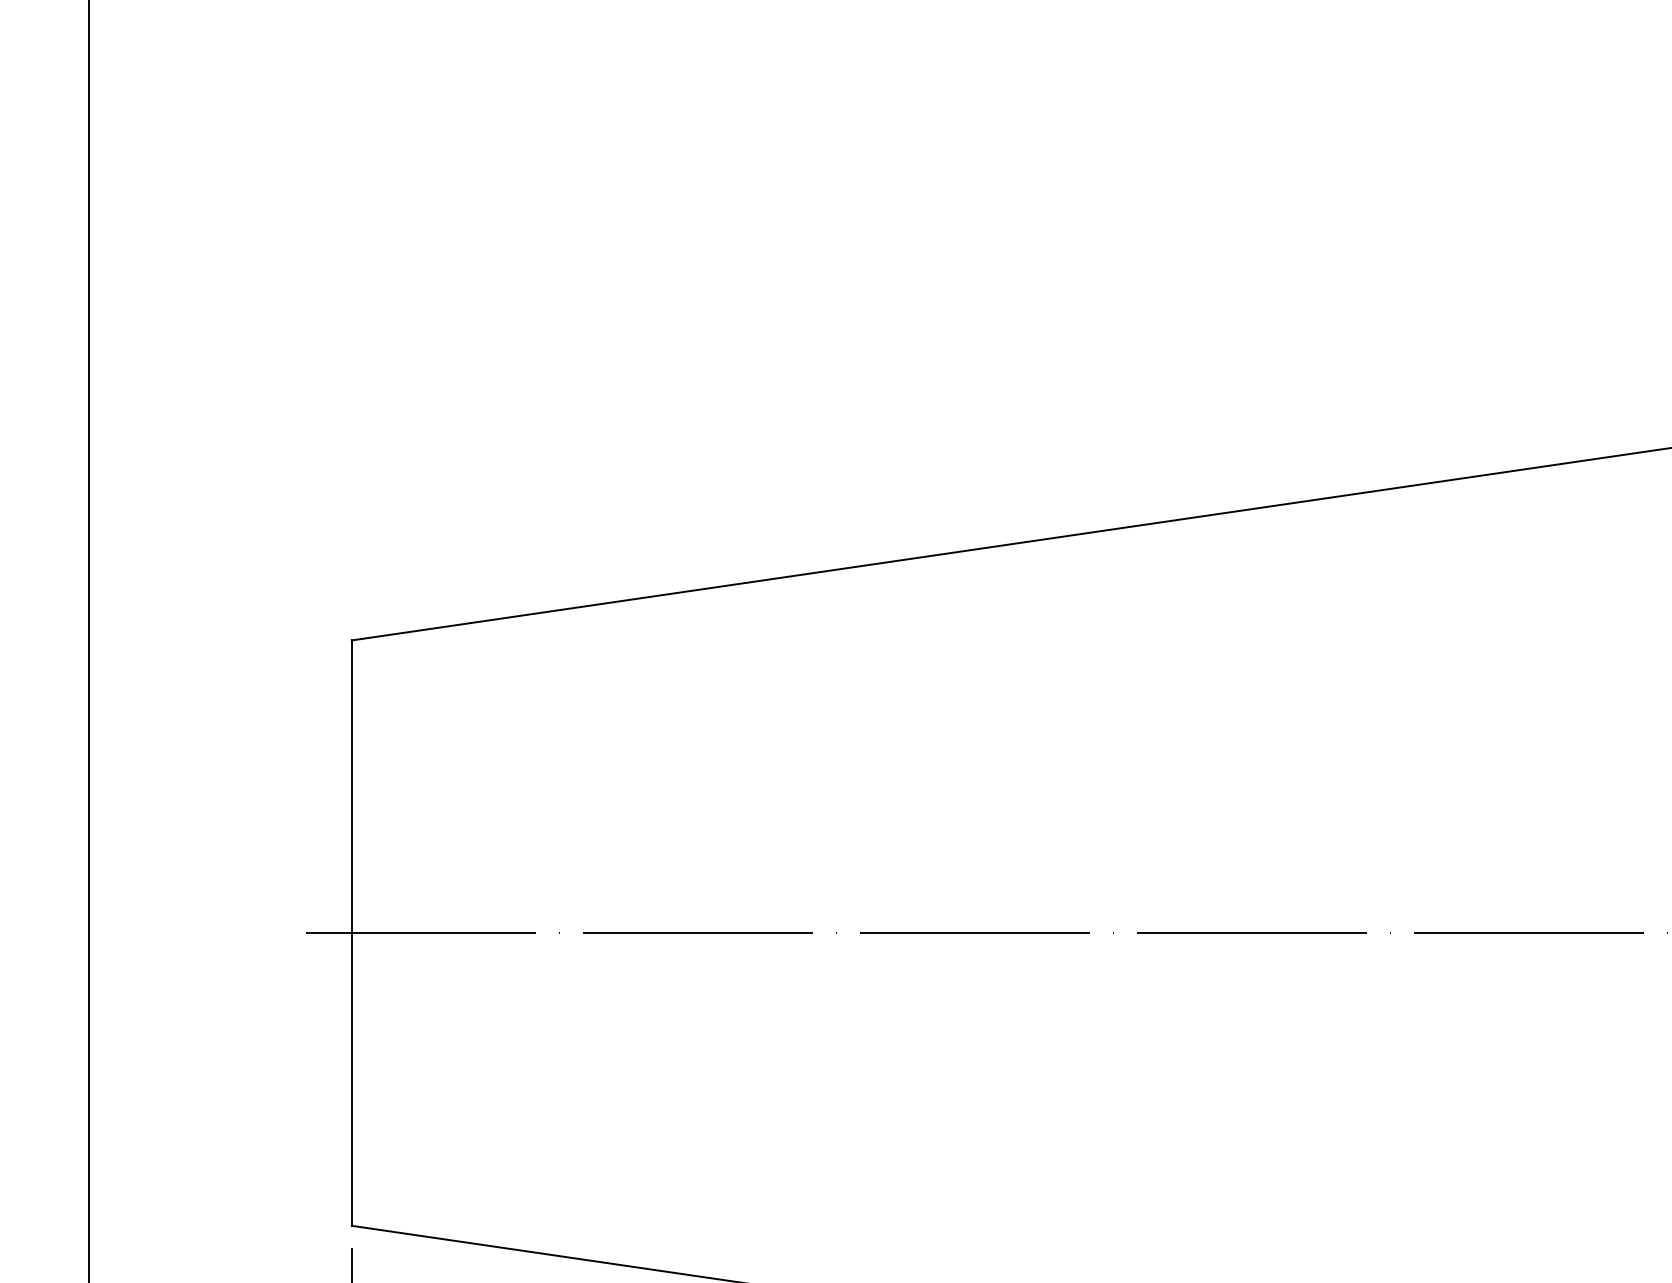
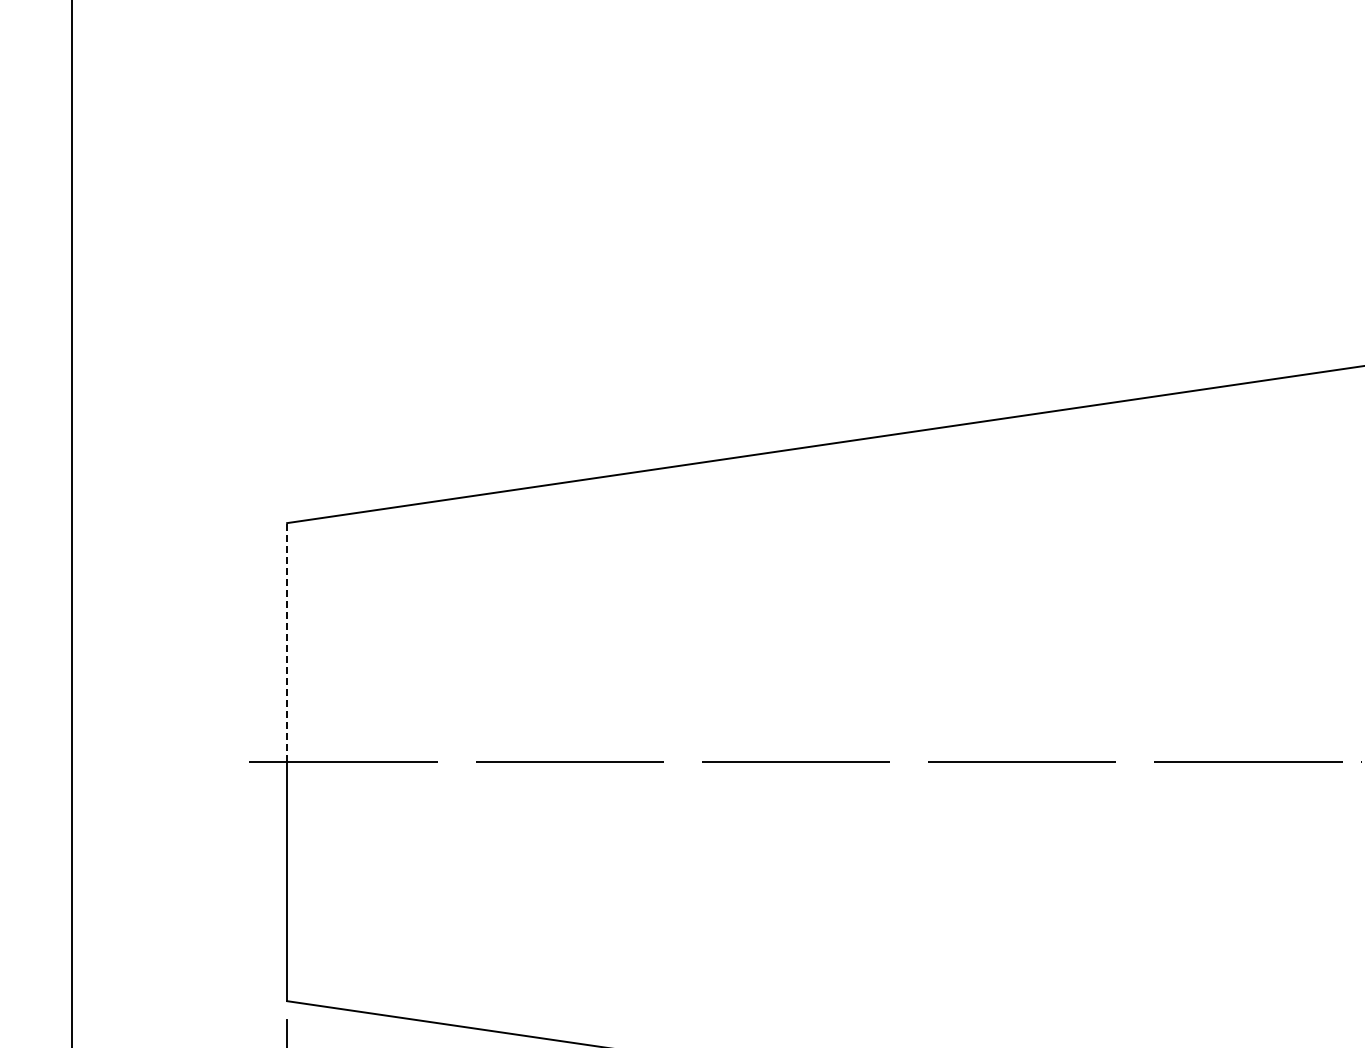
line: (352, 786) -> (287, 642), solid -> dashed

